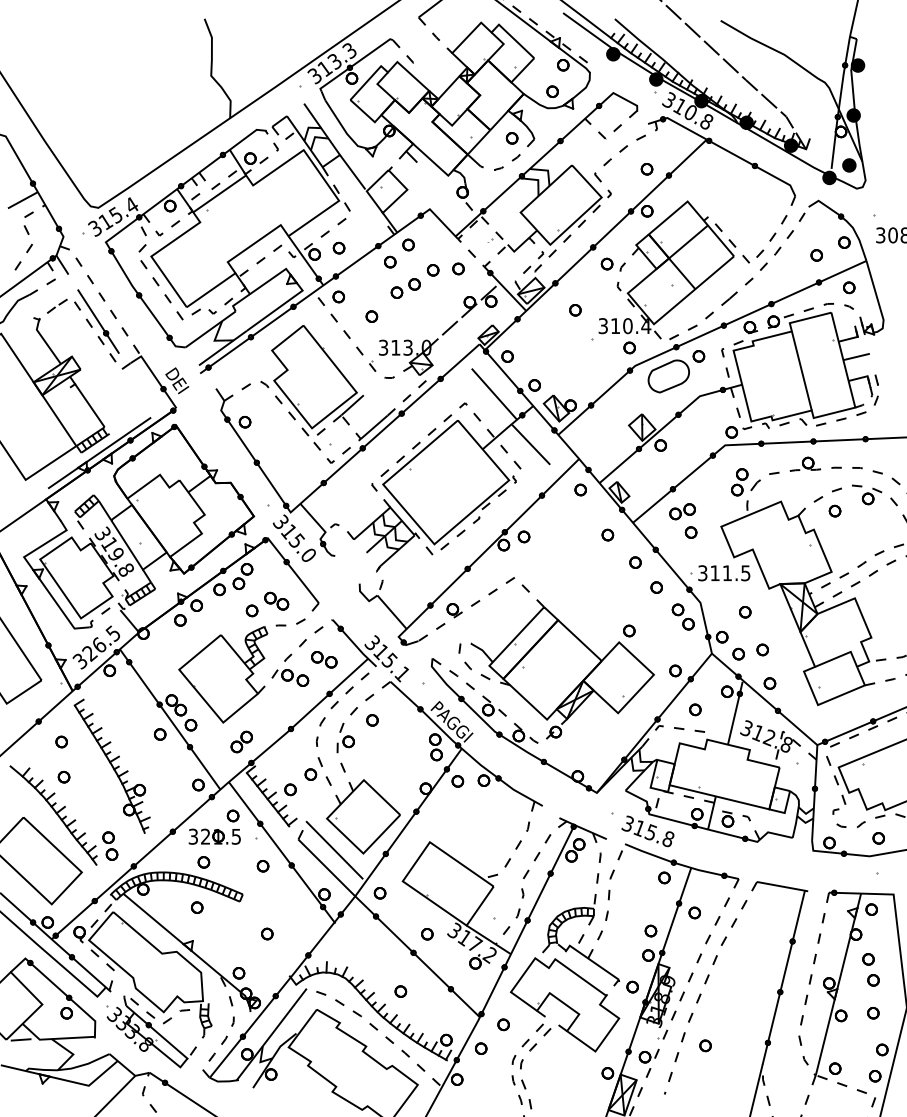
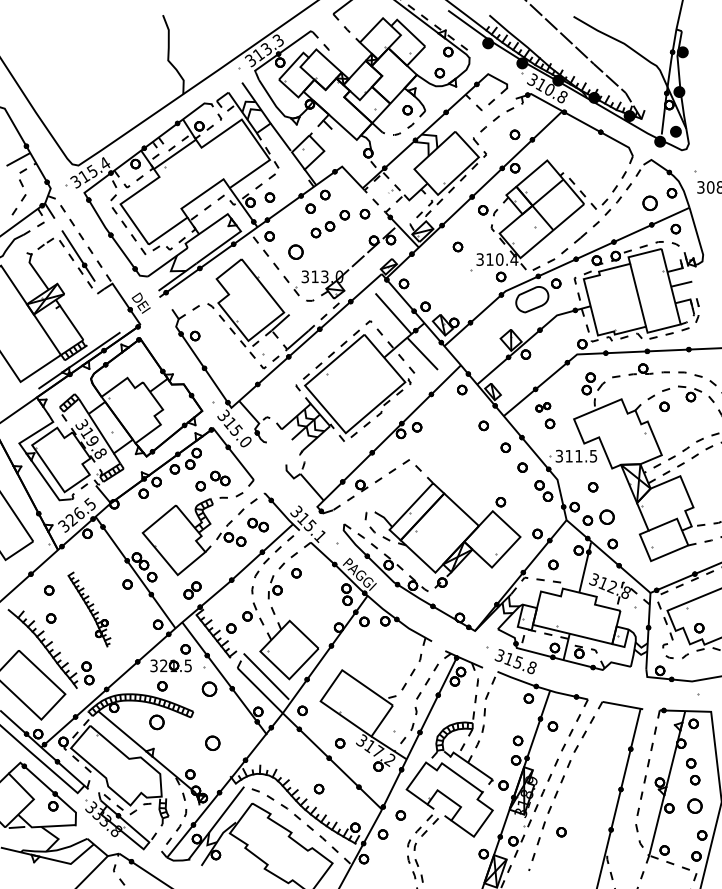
part: (816, 255) -> (649, 203), size x1.6
part: (371, 316) -> (295, 251), size x1.6
part: (682, 511) -> (543, 407), size x0.7
part: (762, 649) -> (606, 516), size x1.6
part: (111, 765) -> (88, 609), size x0.7
part: (878, 838) -> (699, 628), moved
part: (262, 866) -> (209, 689), size x1.6
part: (197, 907) -> (157, 722), size x1.6
part: (267, 933) -> (213, 742), size x1.6
part: (873, 1013) -> (695, 806), size x1.6

